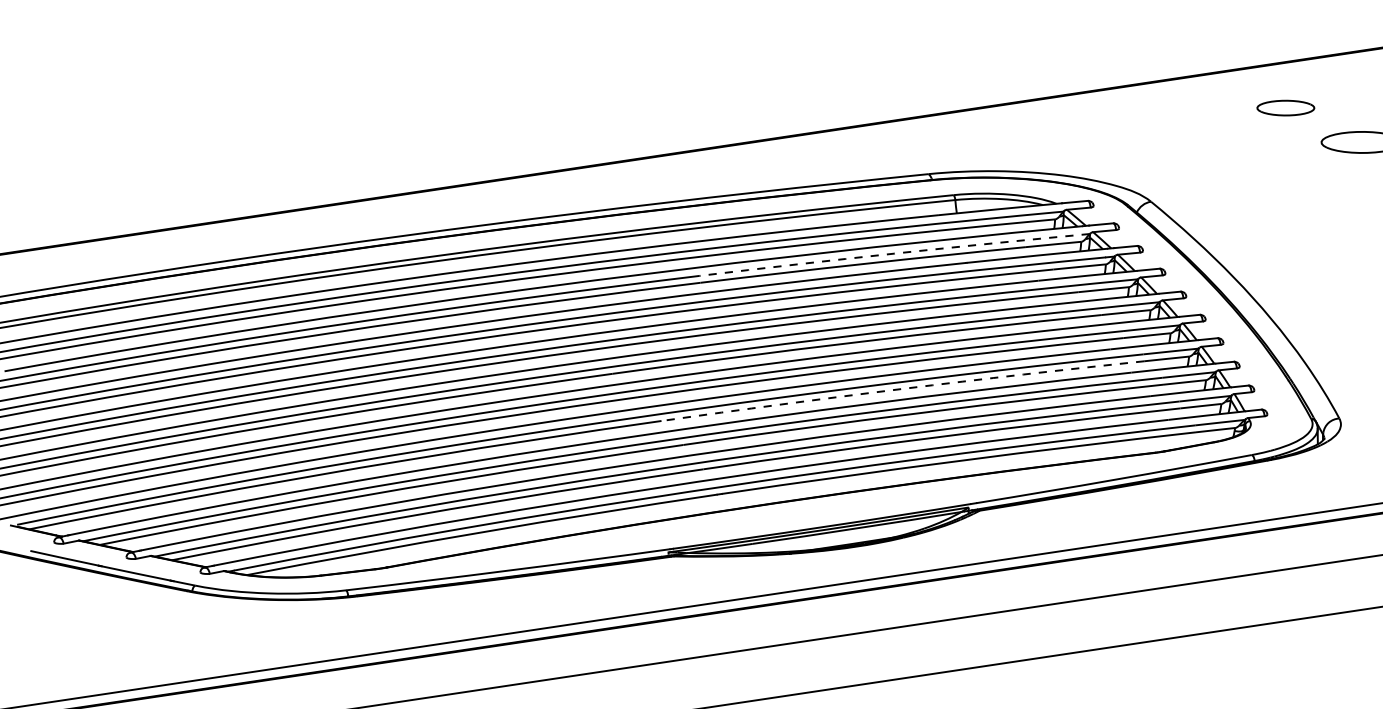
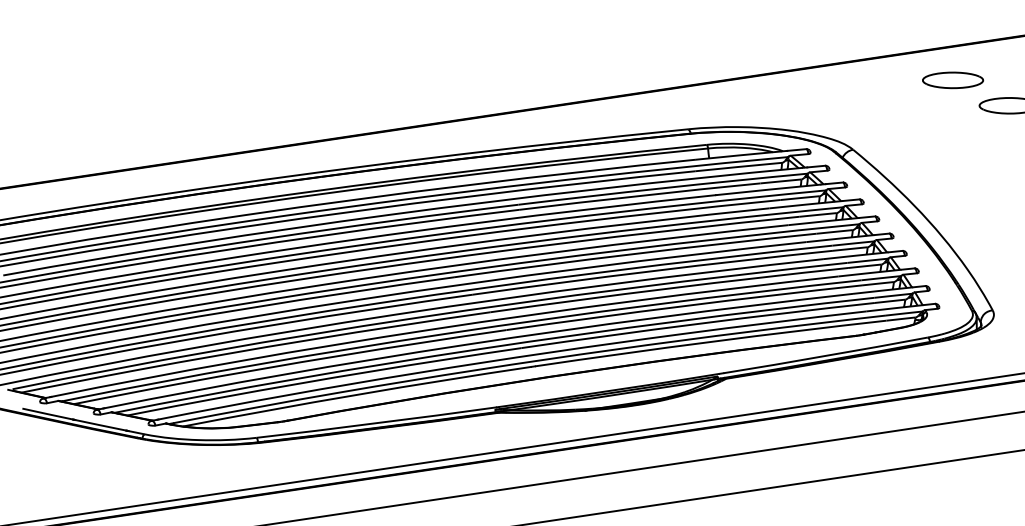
part: (1285, 107) -> (952, 79), size x1.43
arc: (894, 253) -> (662, 188), dashed -> solid
arc: (902, 388) -> (668, 288), dashed -> solid

